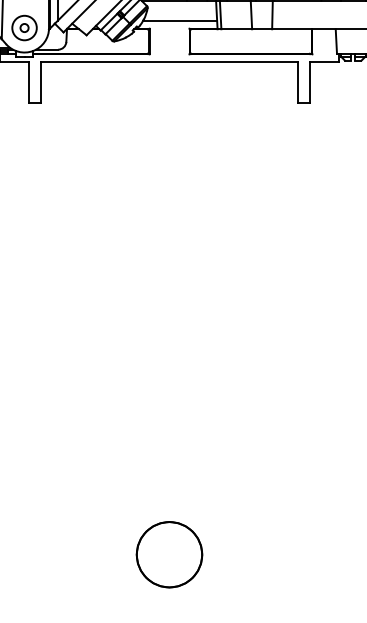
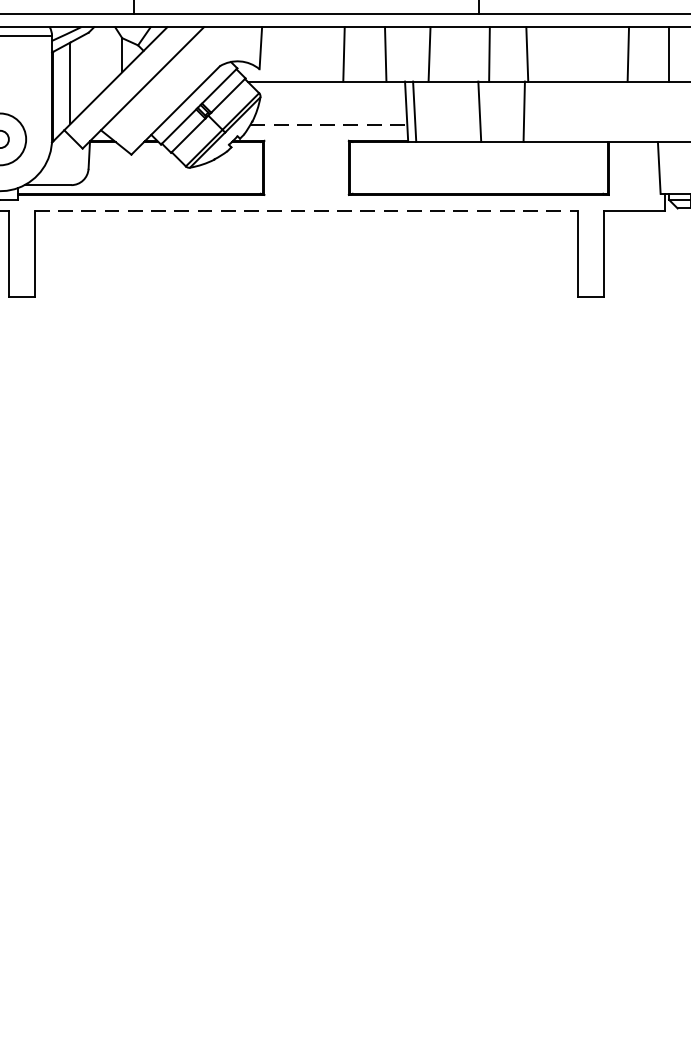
line: (180, 21) -> (329, 125), solid -> dashed
line: (169, 61) -> (306, 210), solid -> dashed

